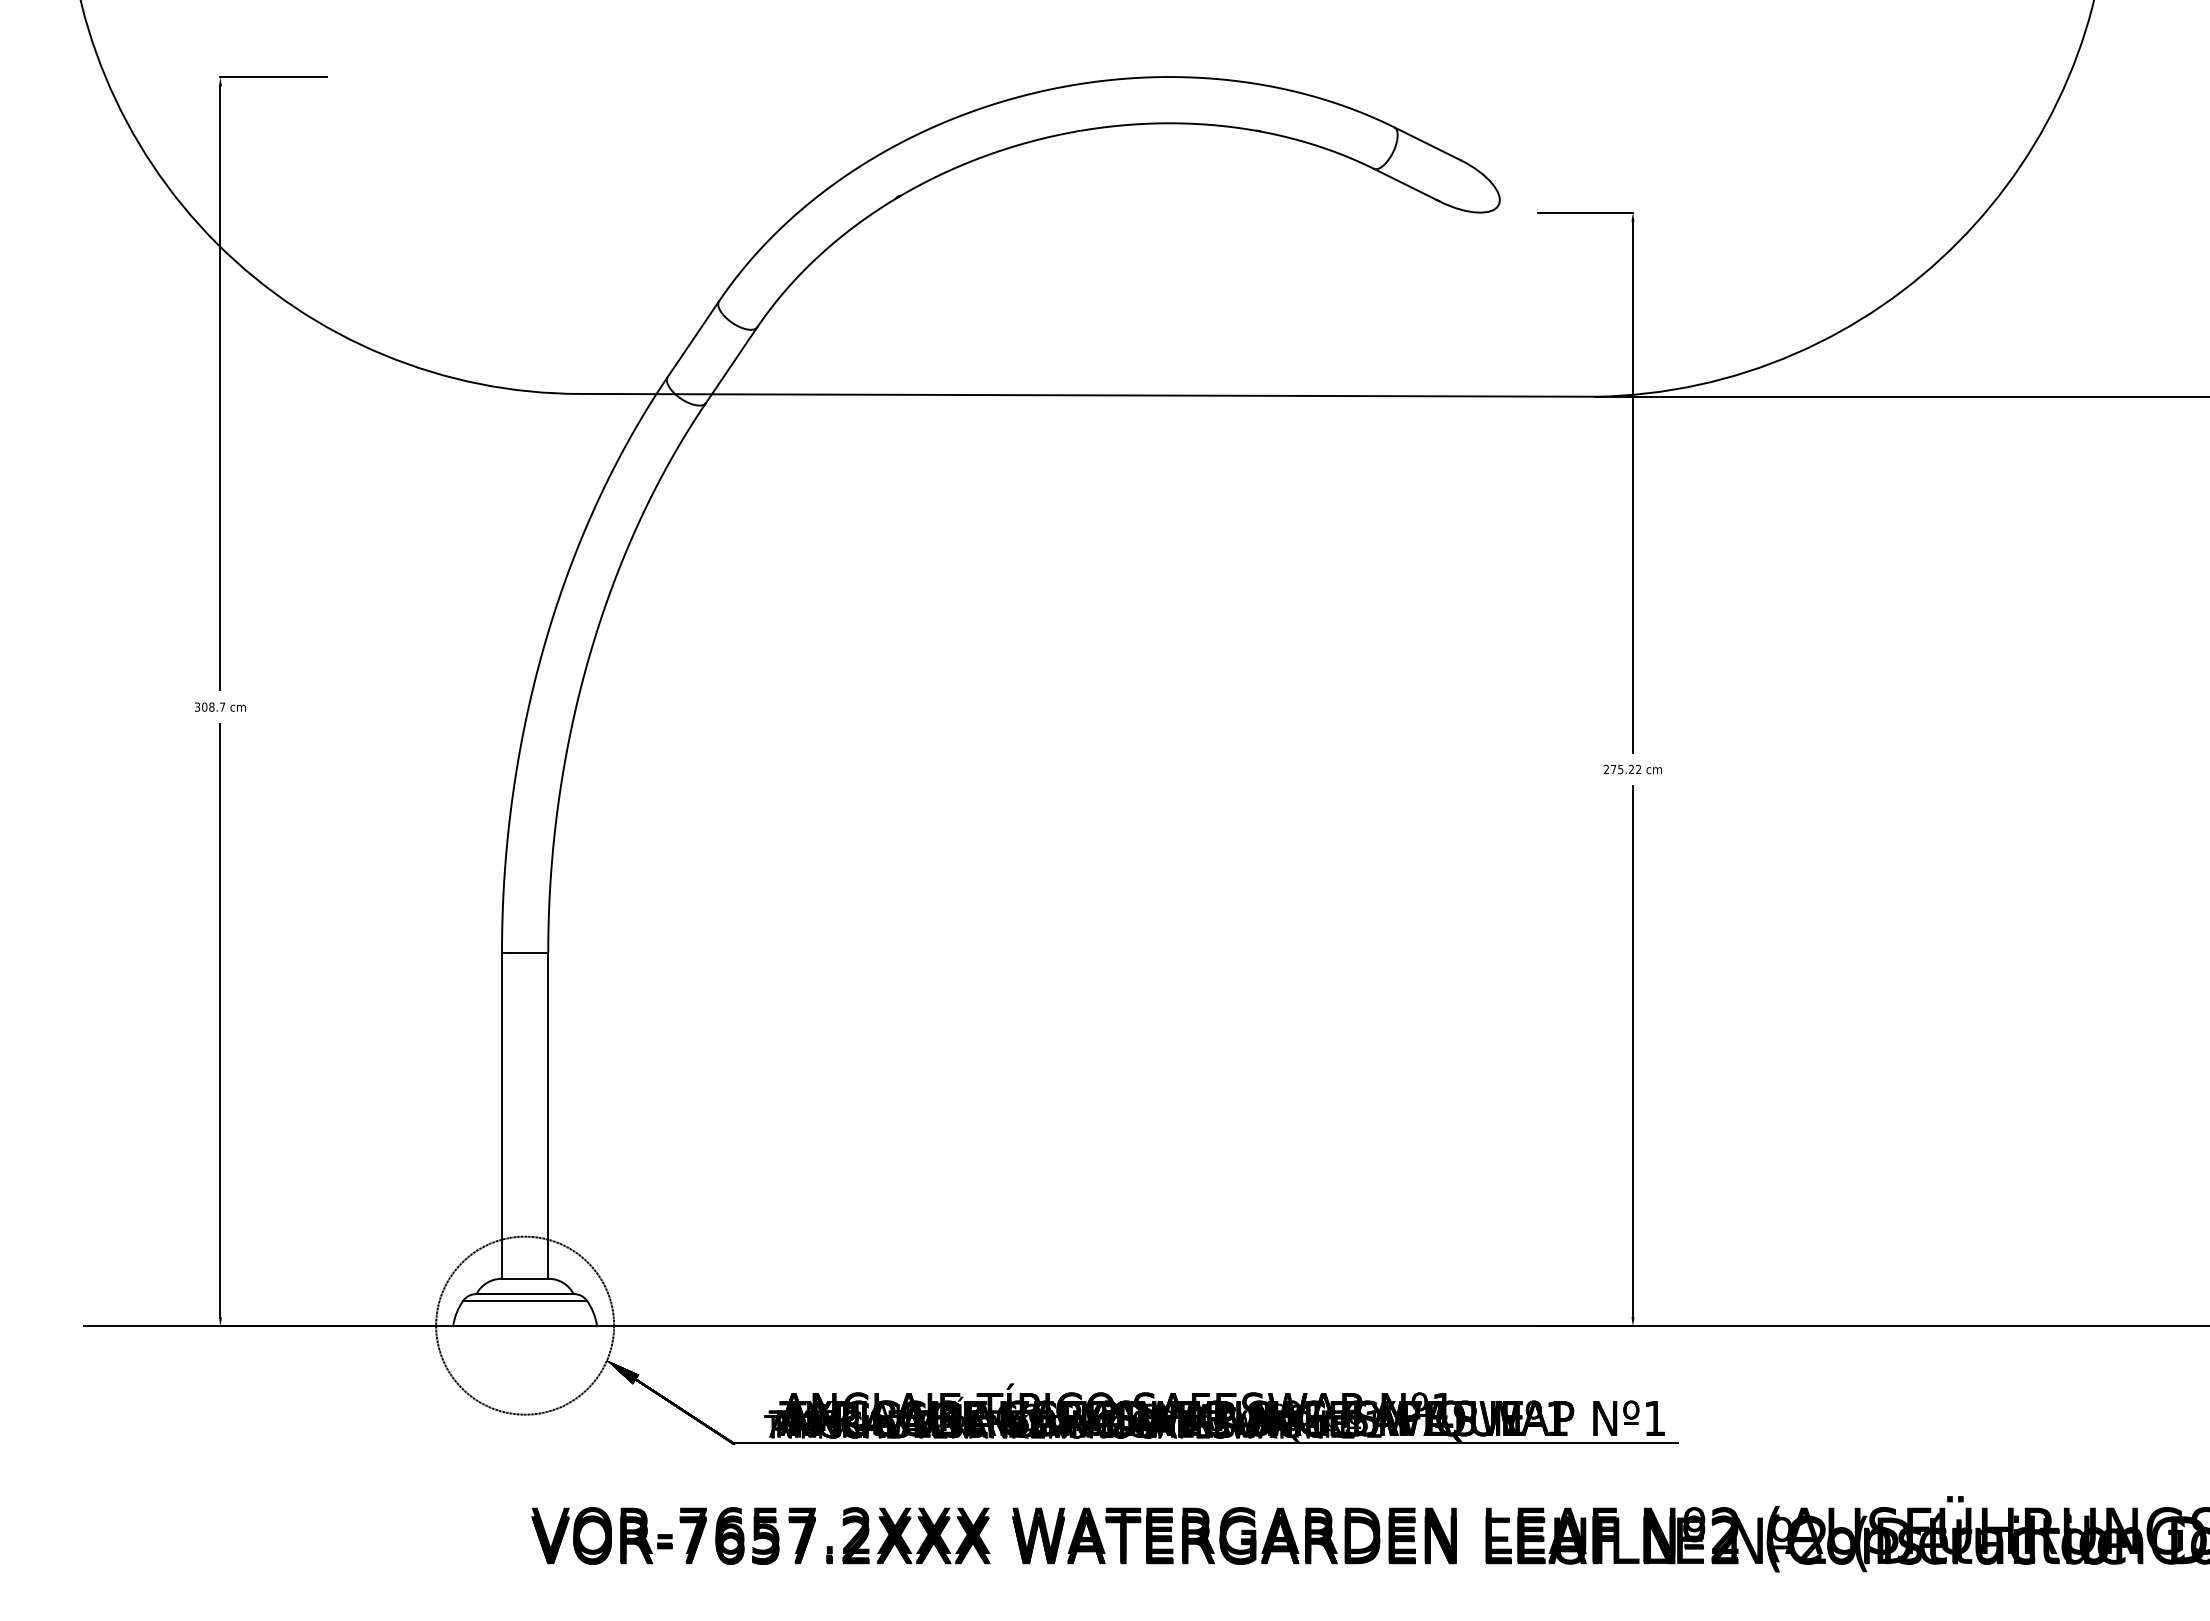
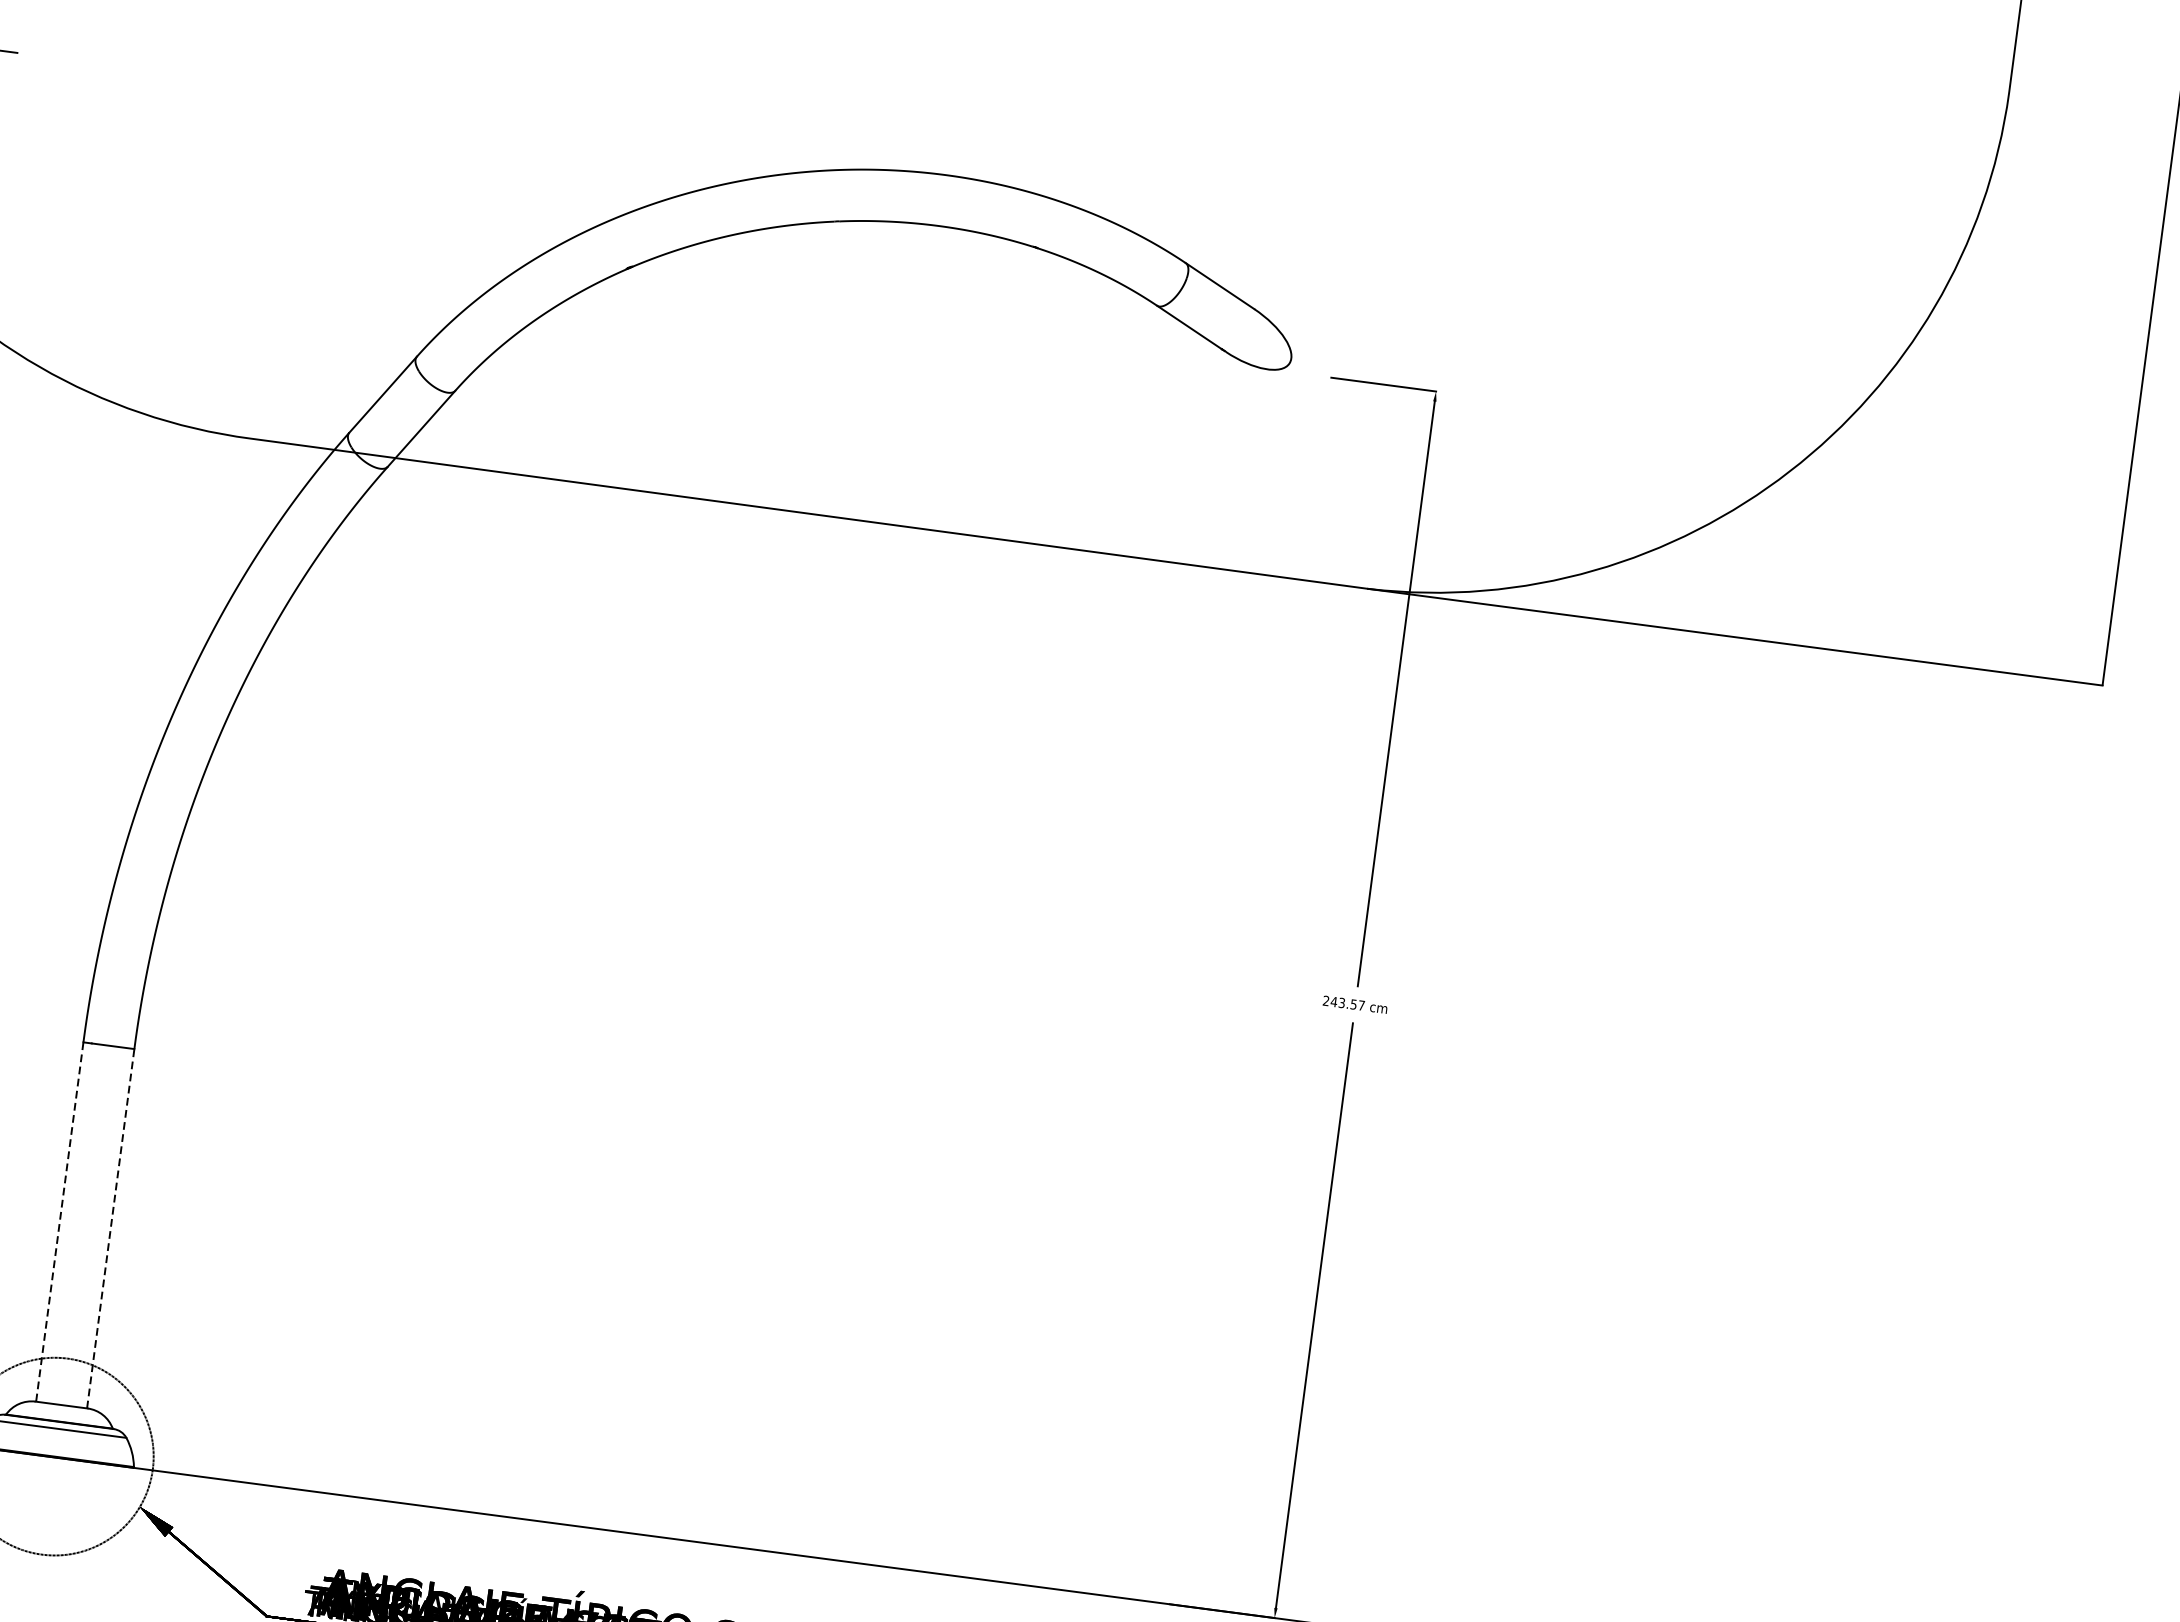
text: (1625, 769) -> (1347, 1003), 275.22 -> 243.57
line: (548, 1115) -> (111, 1228), solid -> dashed
line: (502, 1116) -> (60, 1223), solid -> dashed

